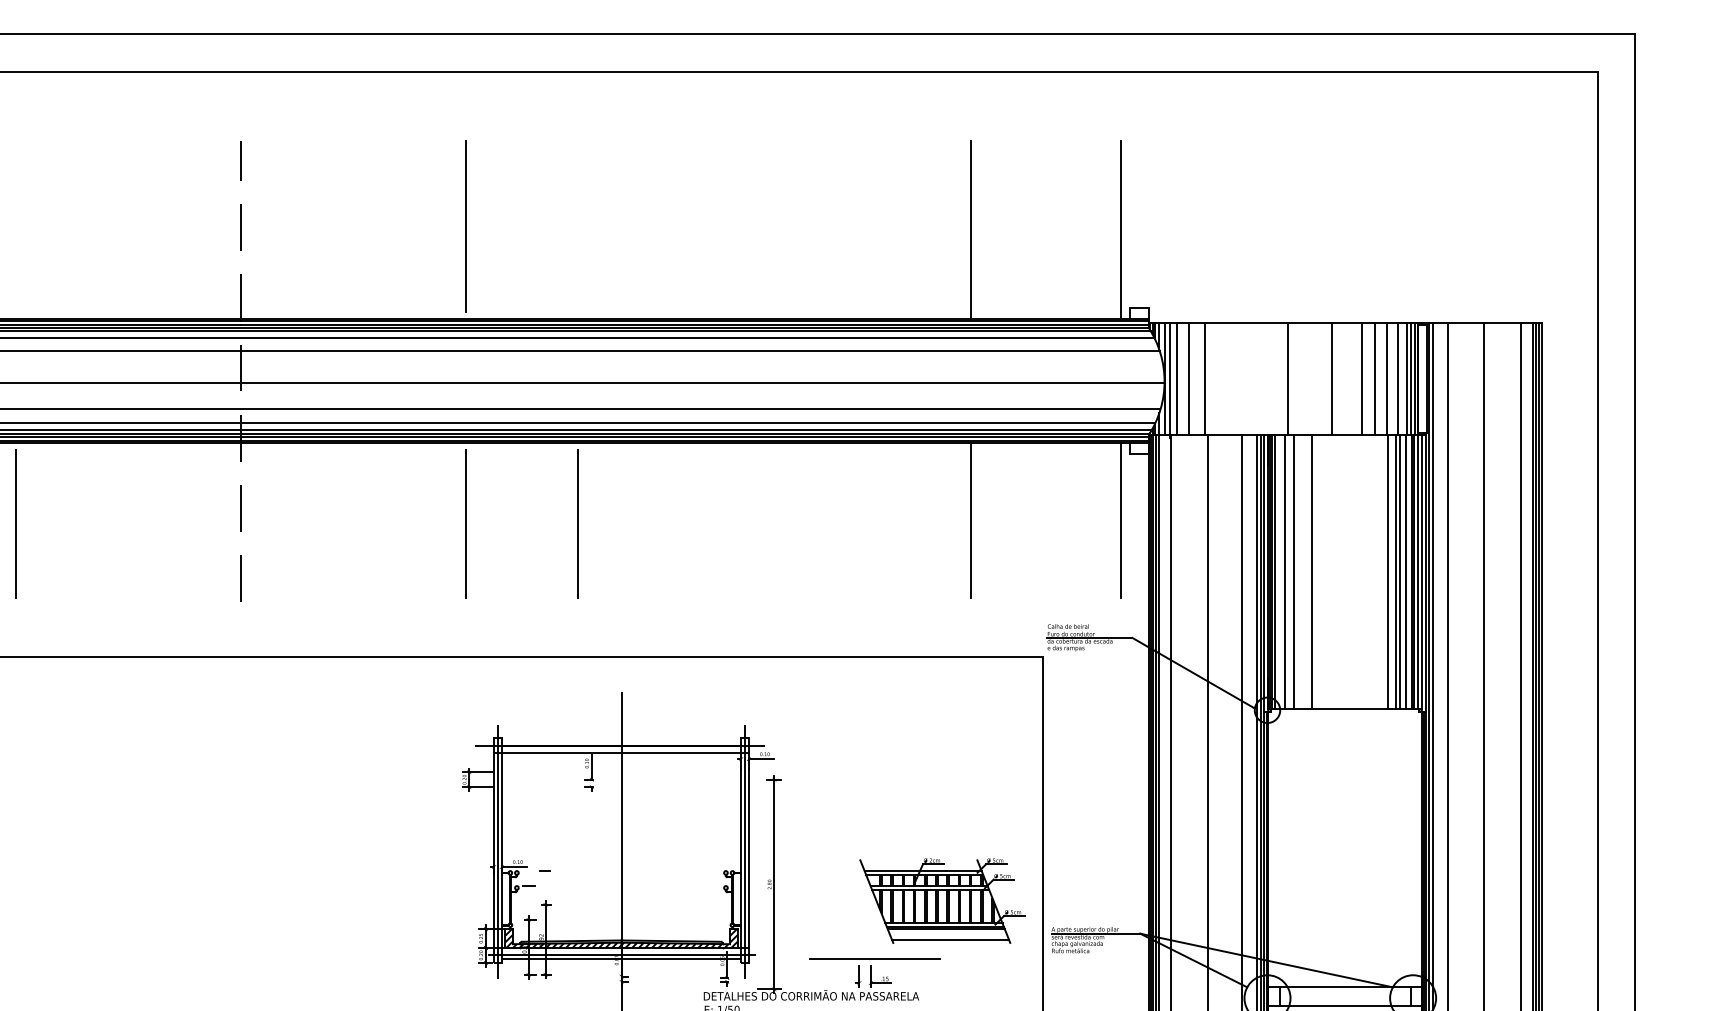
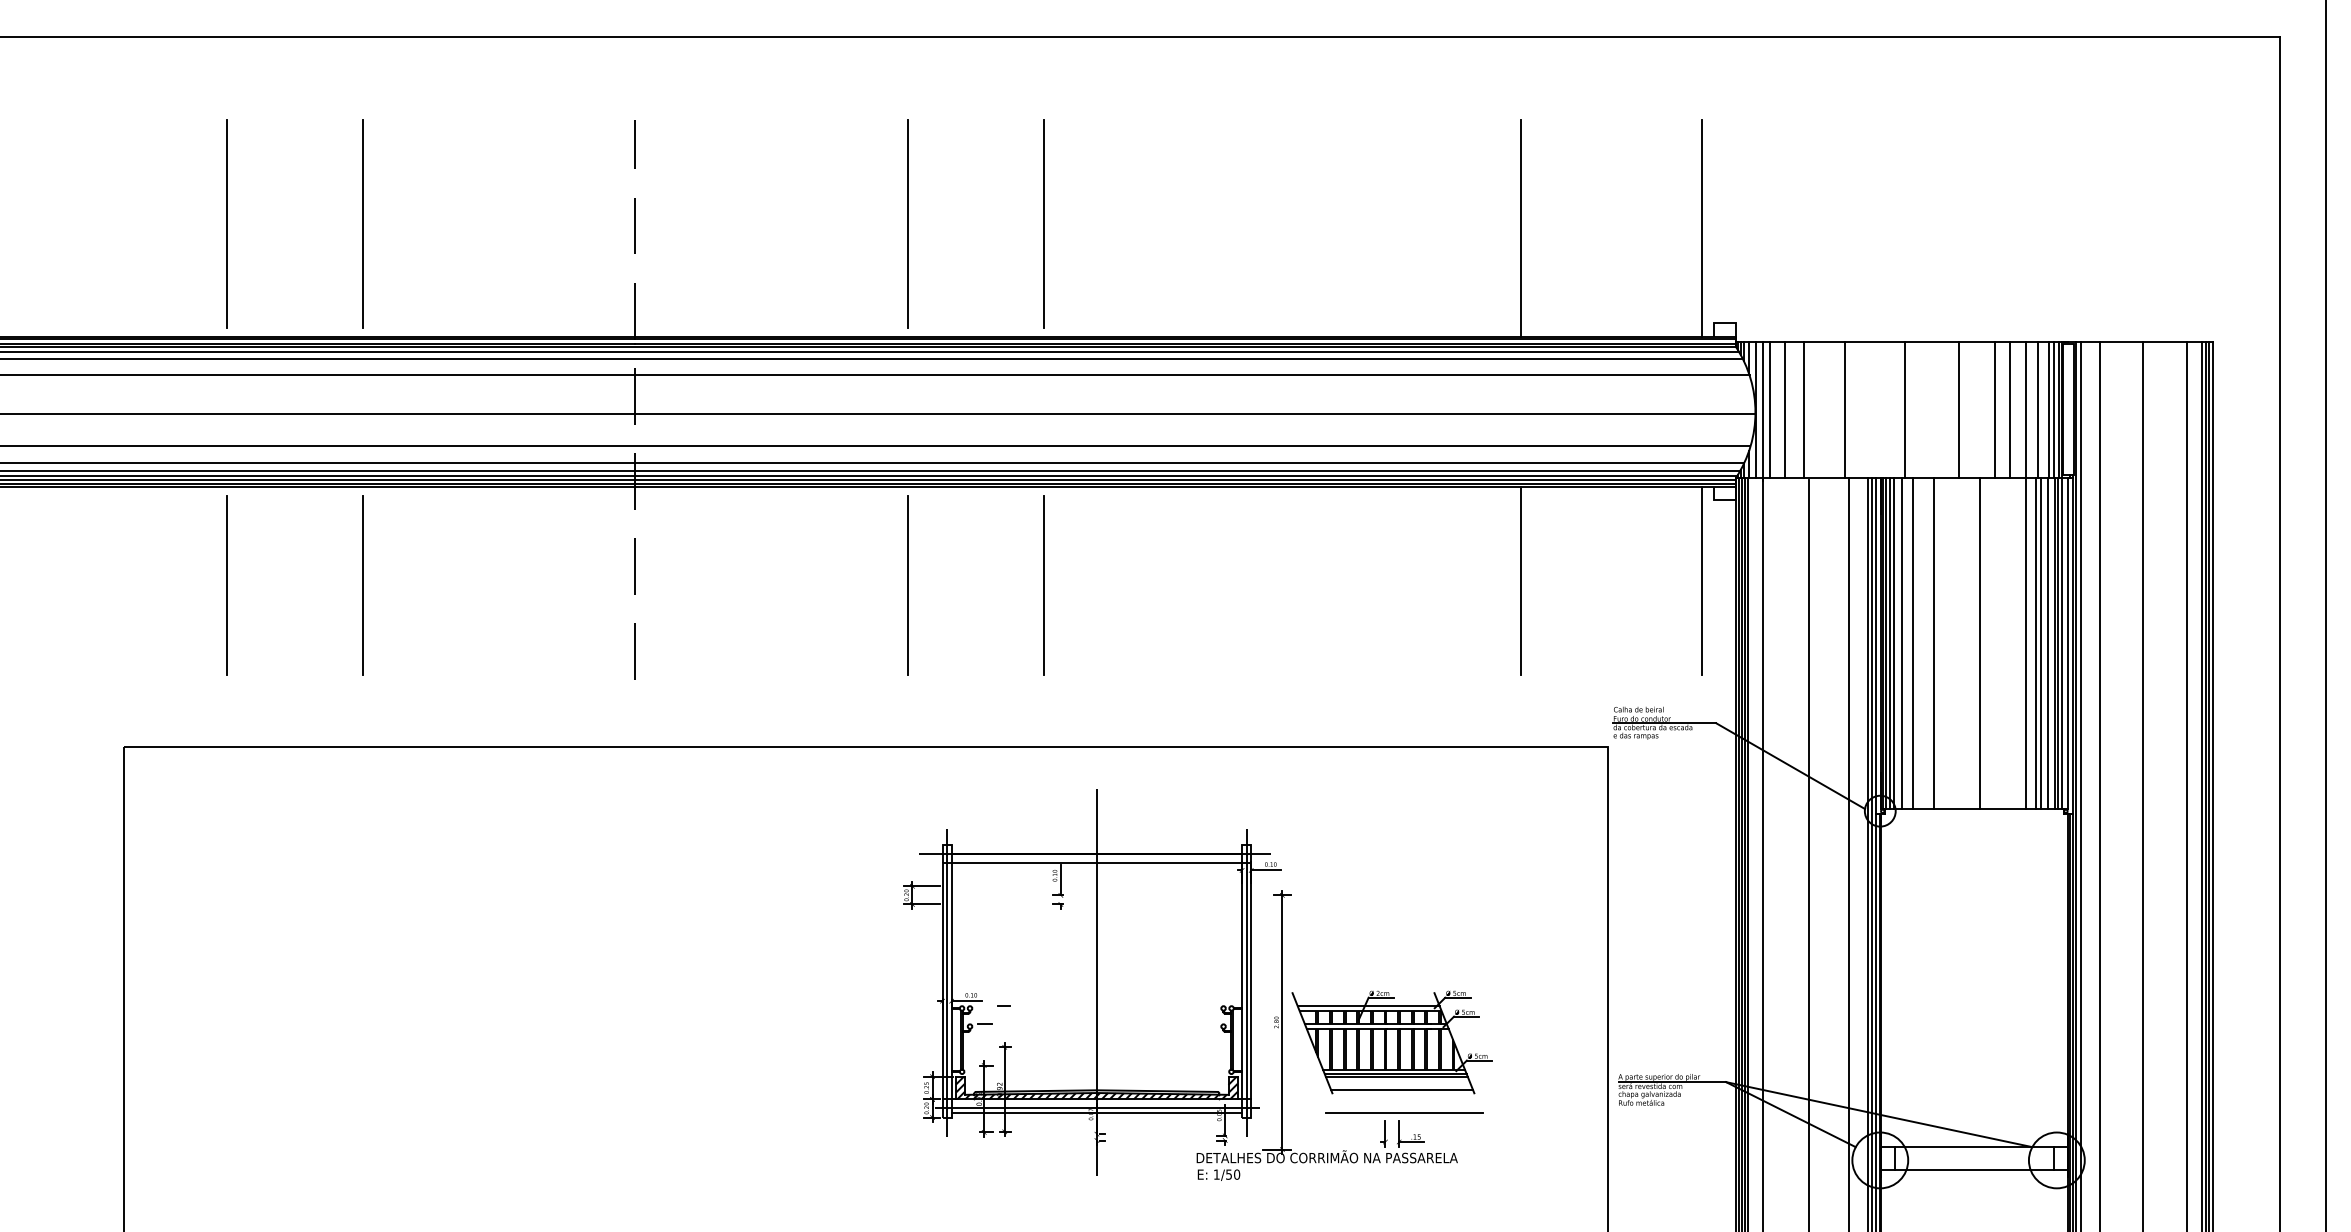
line: (15, 225) -> (362, 223), added
line: (577, 225) -> (1043, 223), added
line: (1237, 379) -> (1844, 409), added
line: (1279, 572) -> (1894, 643), added
line: (1350, 572) -> (1980, 643), added
part: (941, 901) -> (1391, 1042), moved

